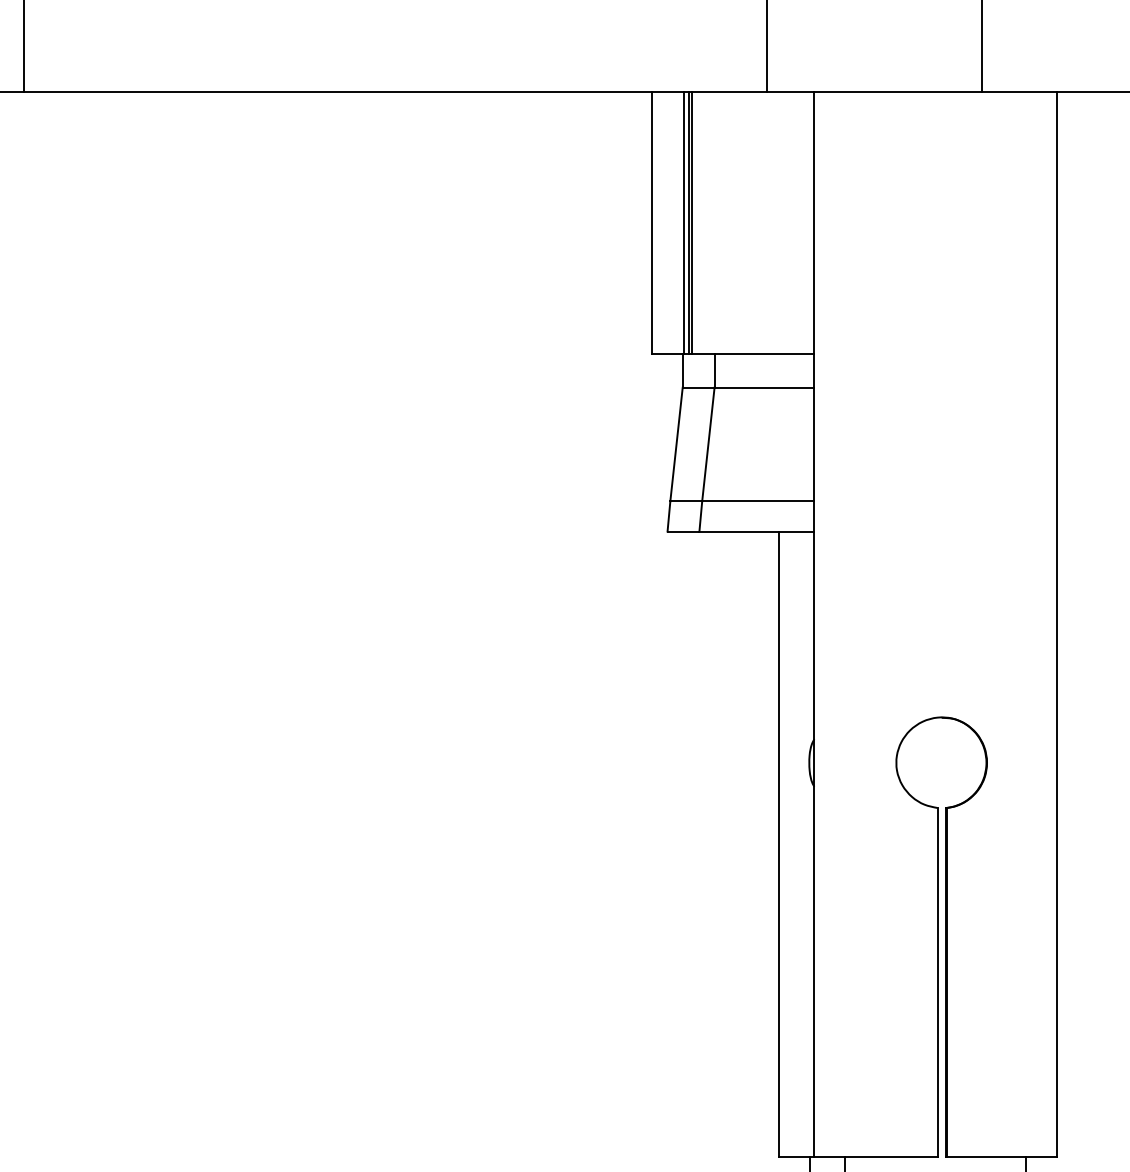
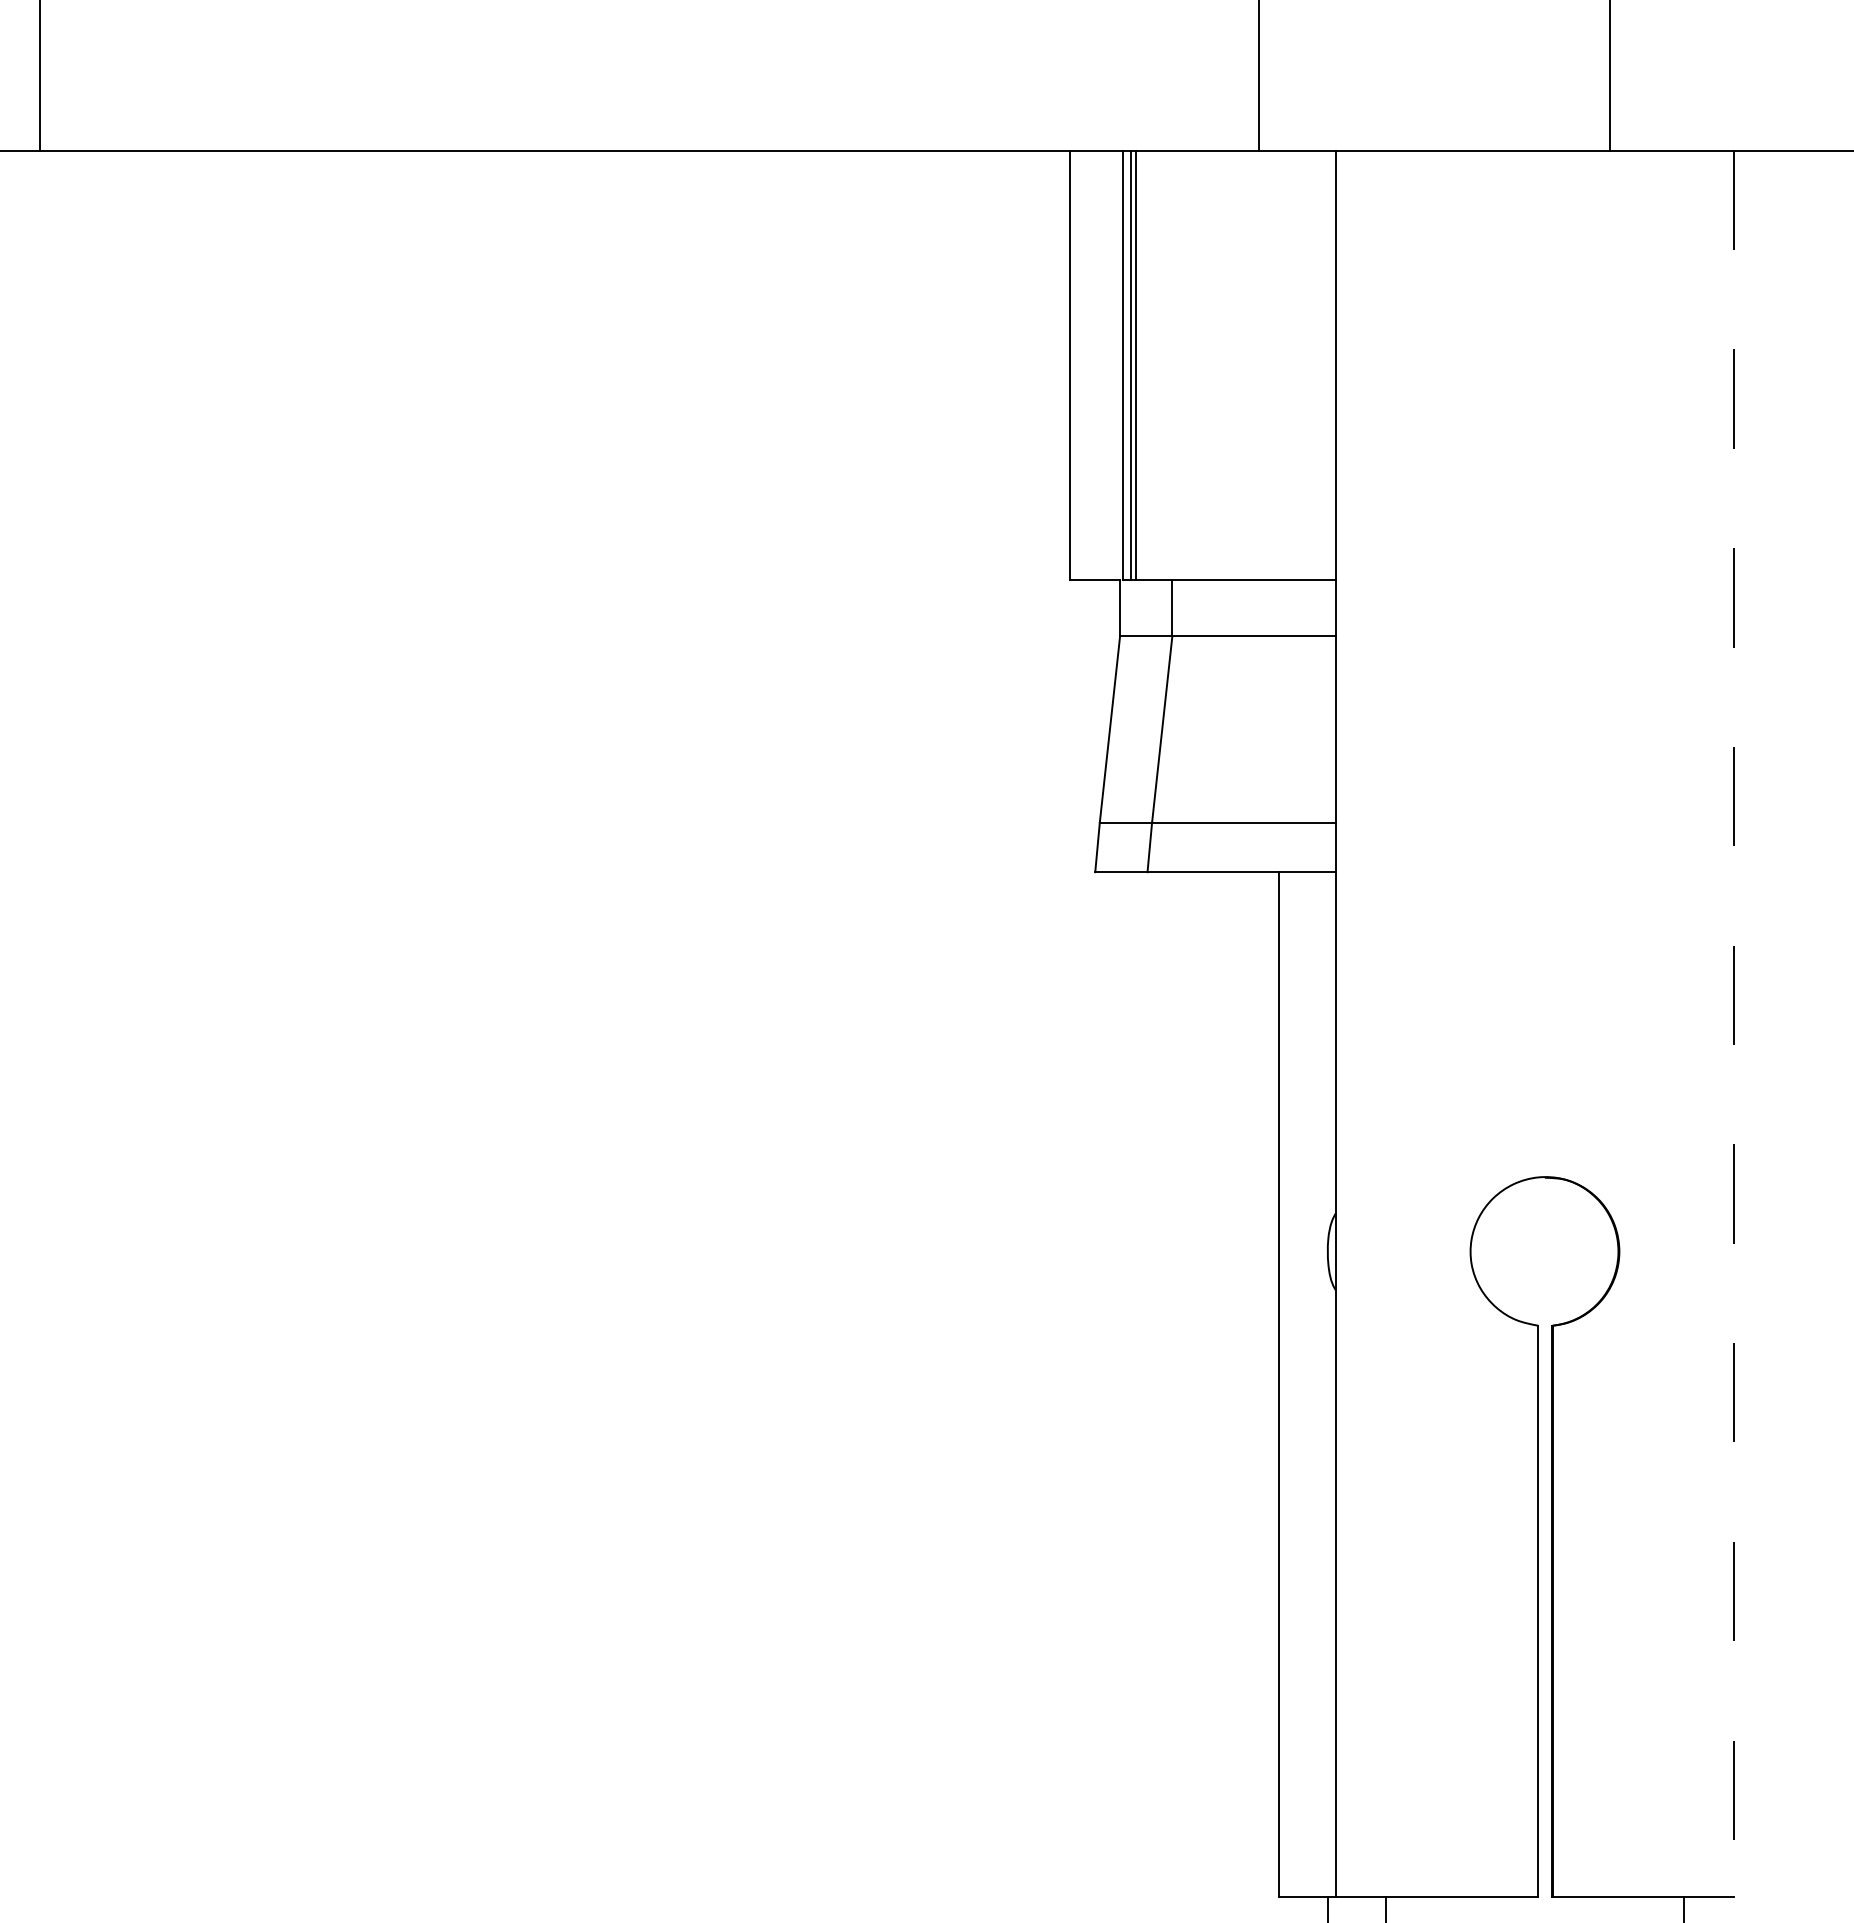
line: (1056, 624) -> (1733, 1024), solid -> dashed

